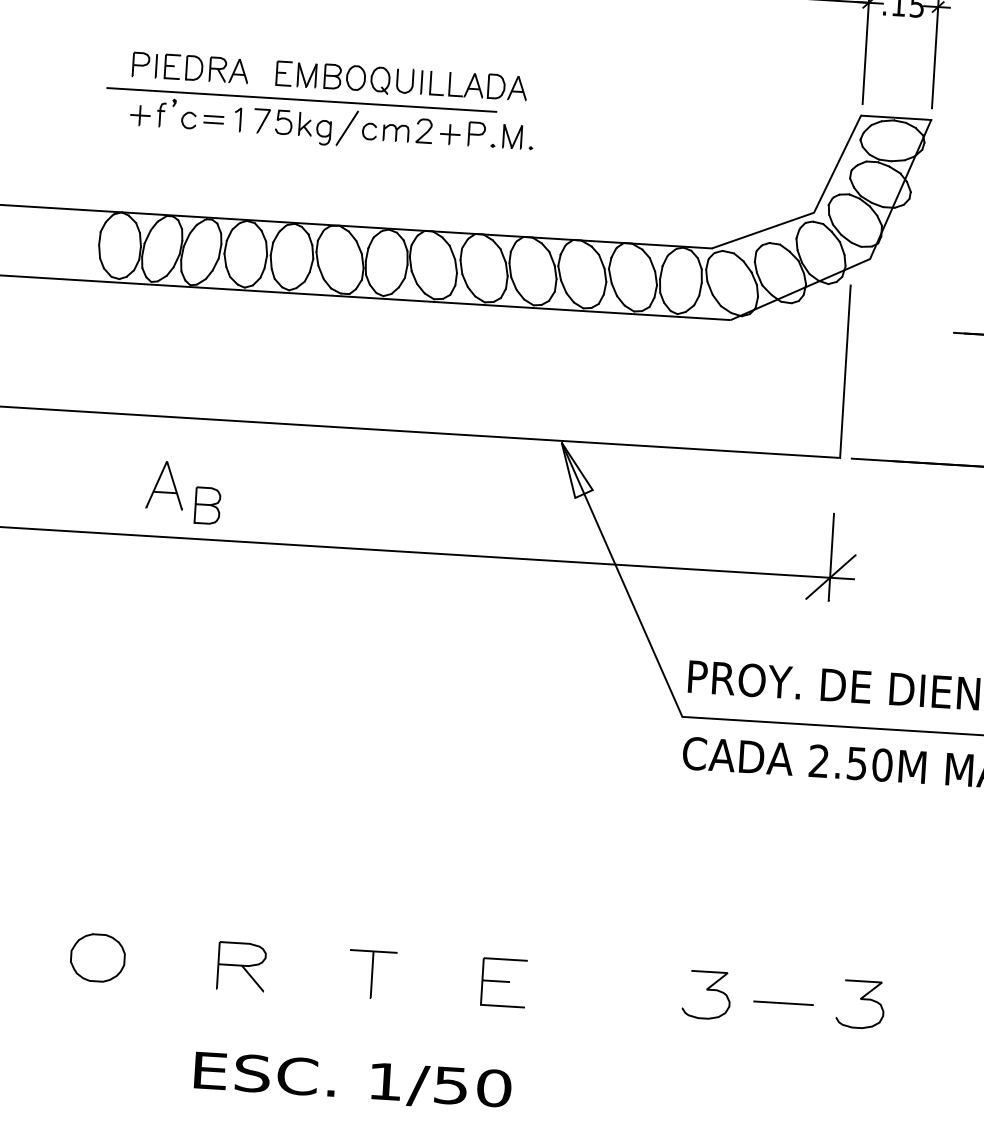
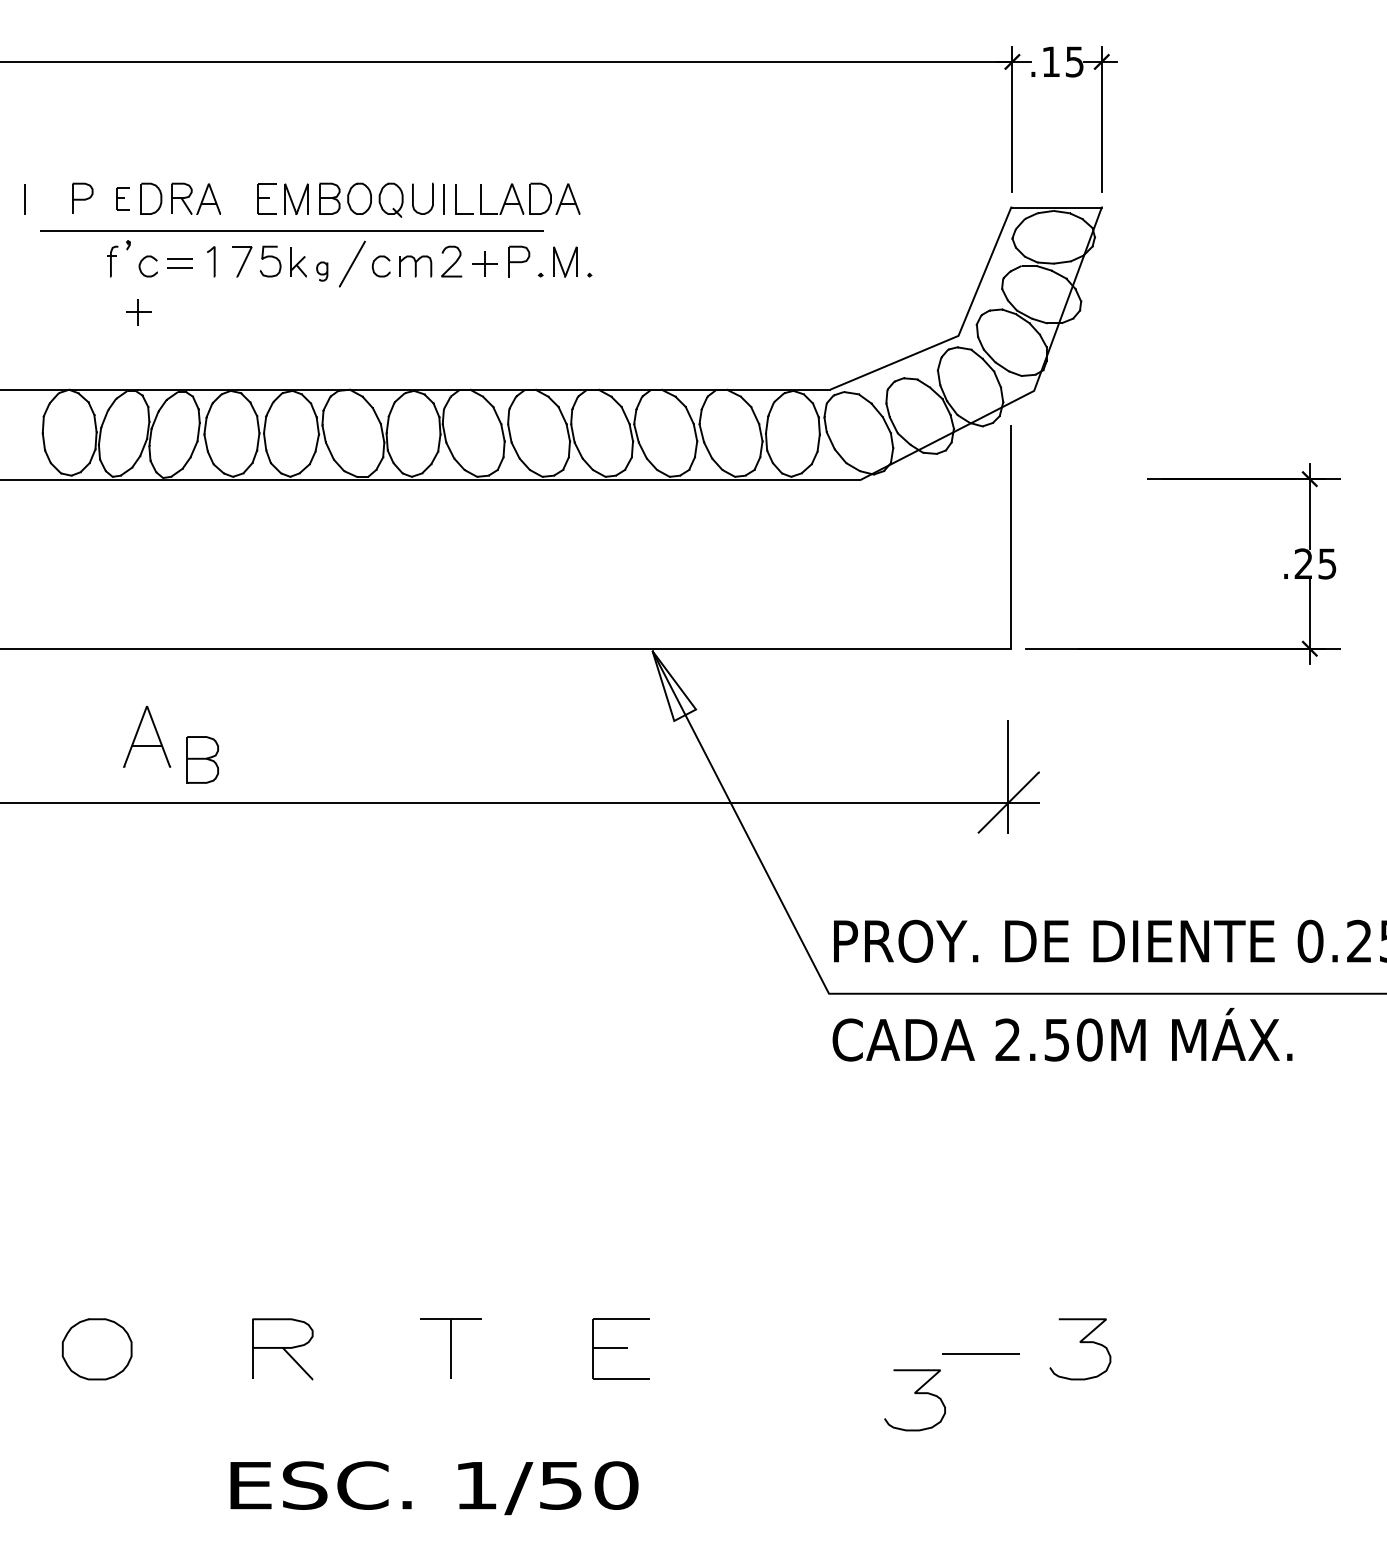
line: (155, 66) -> (24, 199), moved
part: (172, 66) -> (122, 198), size x0.7
part: (140, 115) -> (138, 312), moved
part: (322, 132) -> (321, 271), size x0.6
curve: (707, 990) -> (915, 1394), moved

